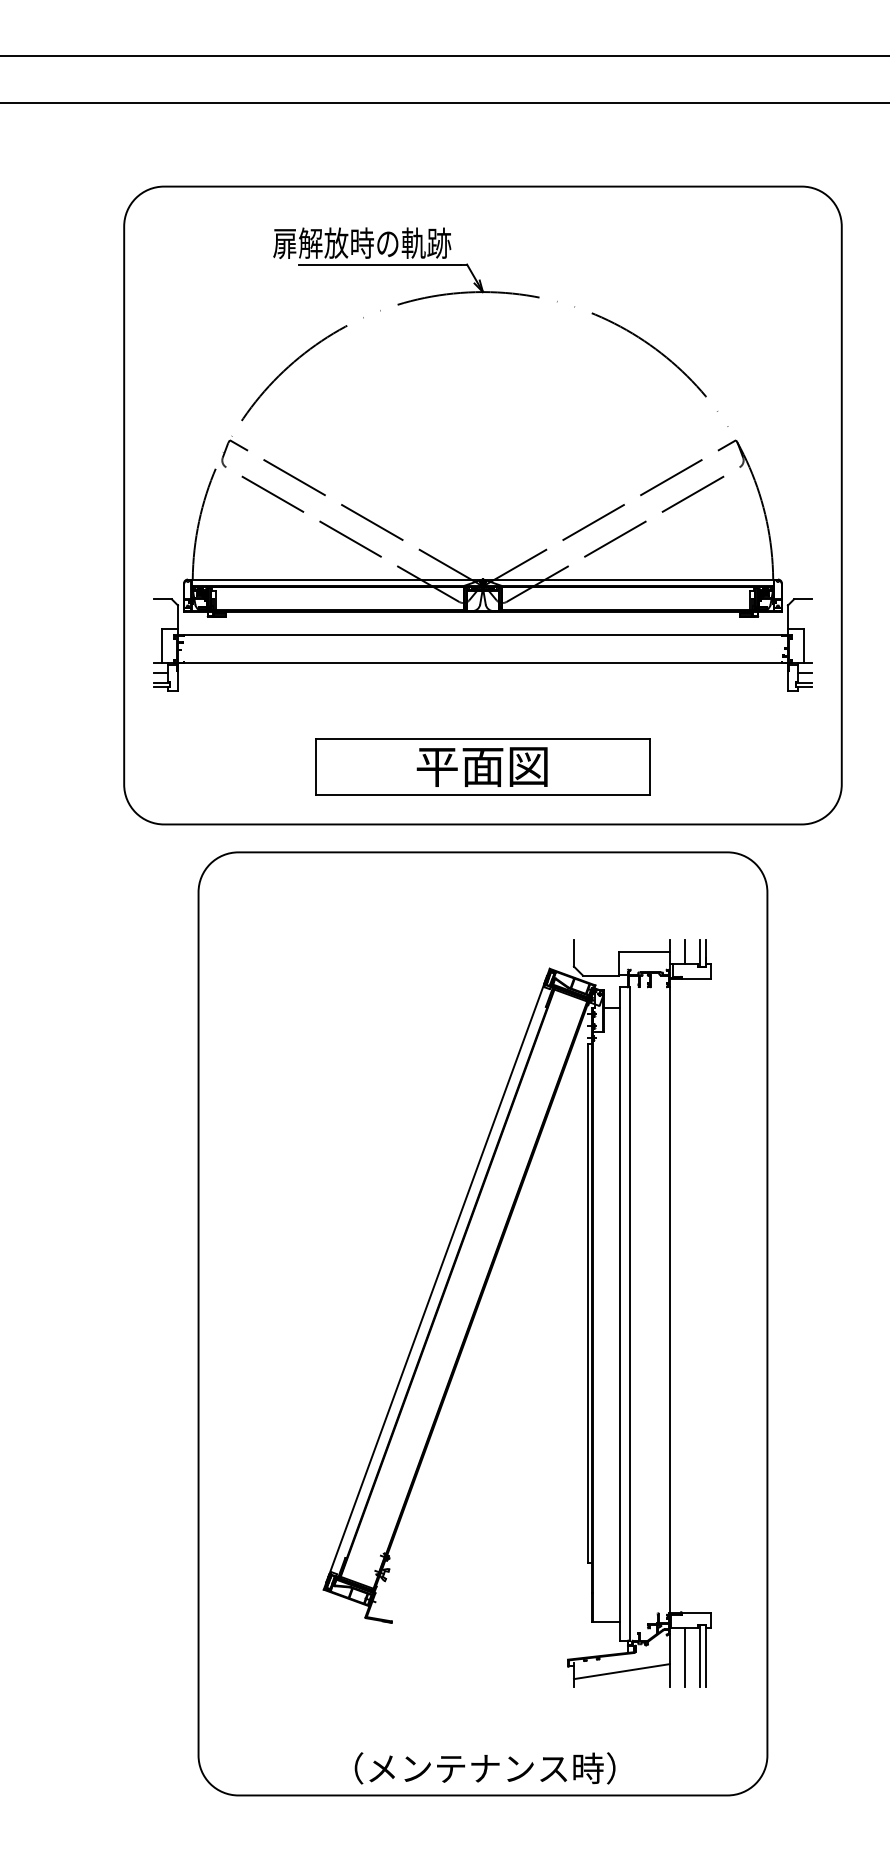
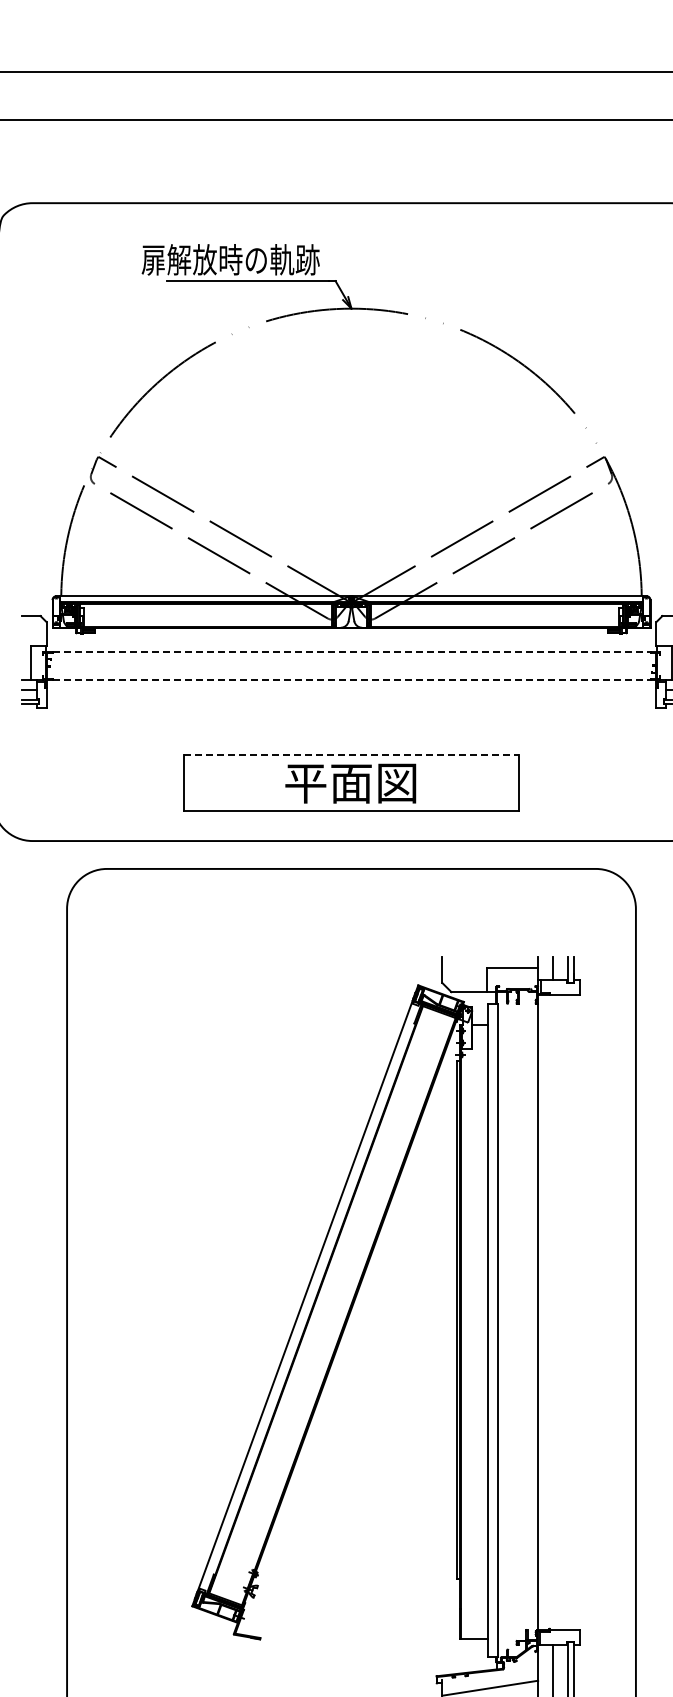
line: (482, 635) -> (351, 652), solid -> dashed
line: (482, 663) -> (351, 680), solid -> dashed
line: (483, 738) -> (352, 755), solid -> dashed

